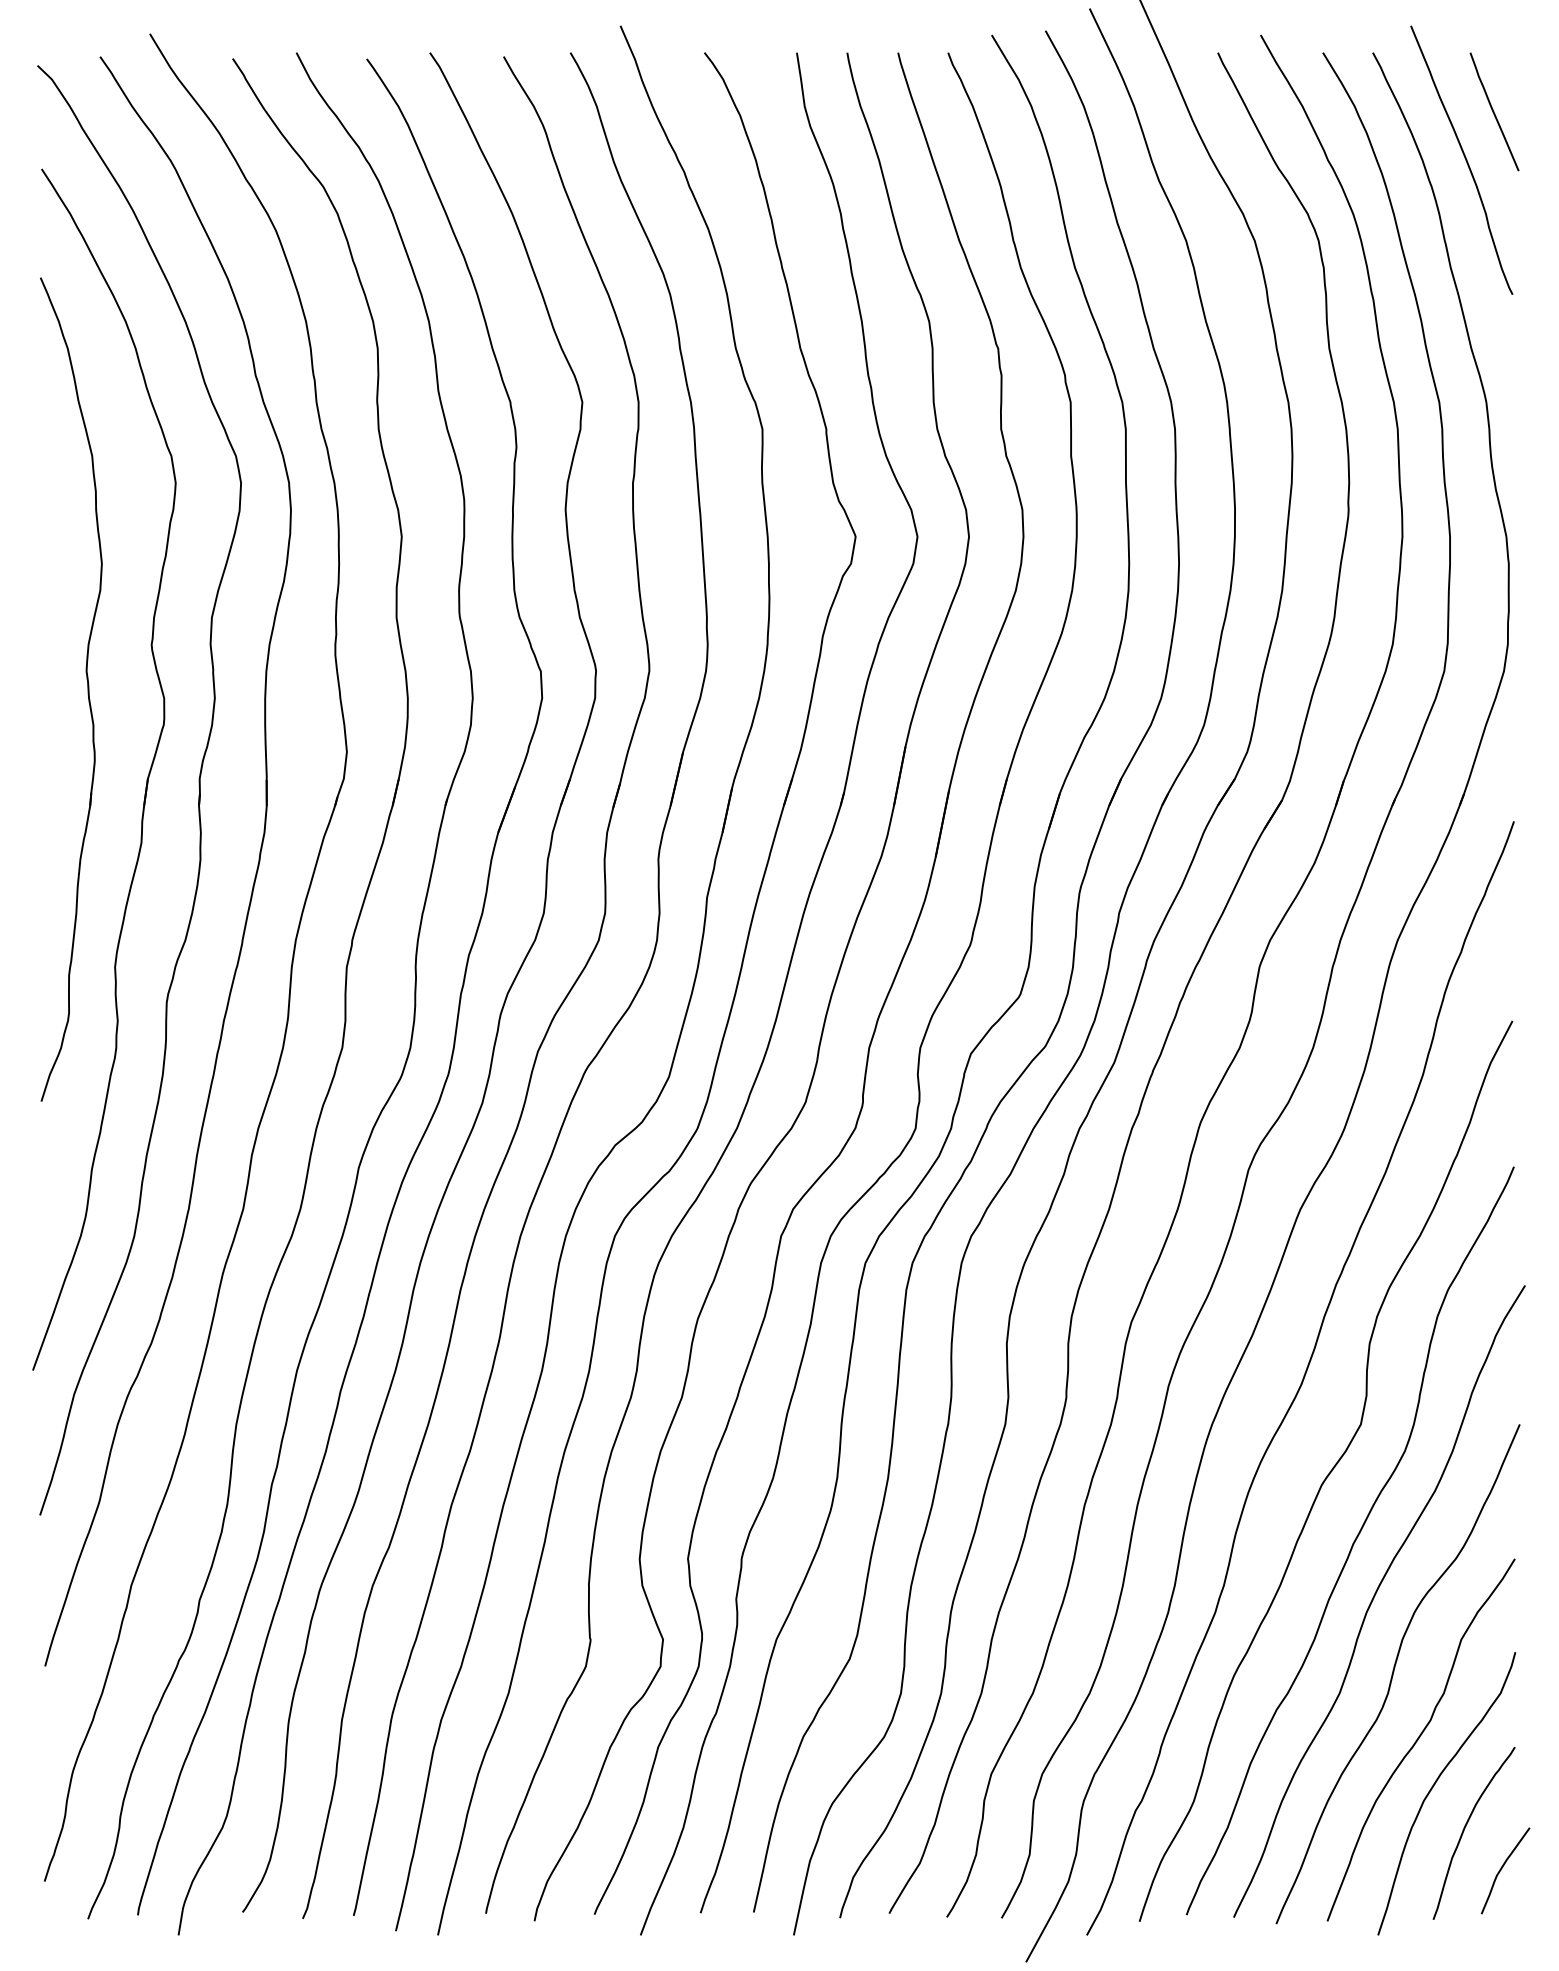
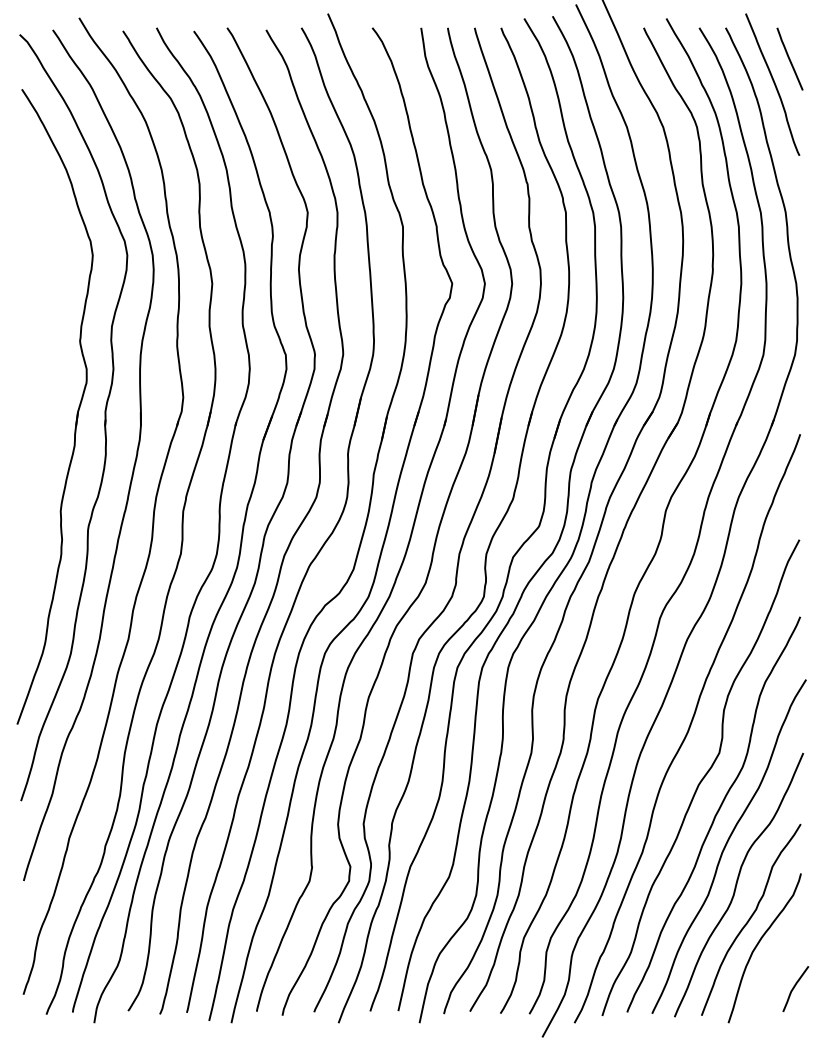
part: (86, 689) -> (45, 364), removed
curve: (1467, 1828) -> (775, 966), removed

